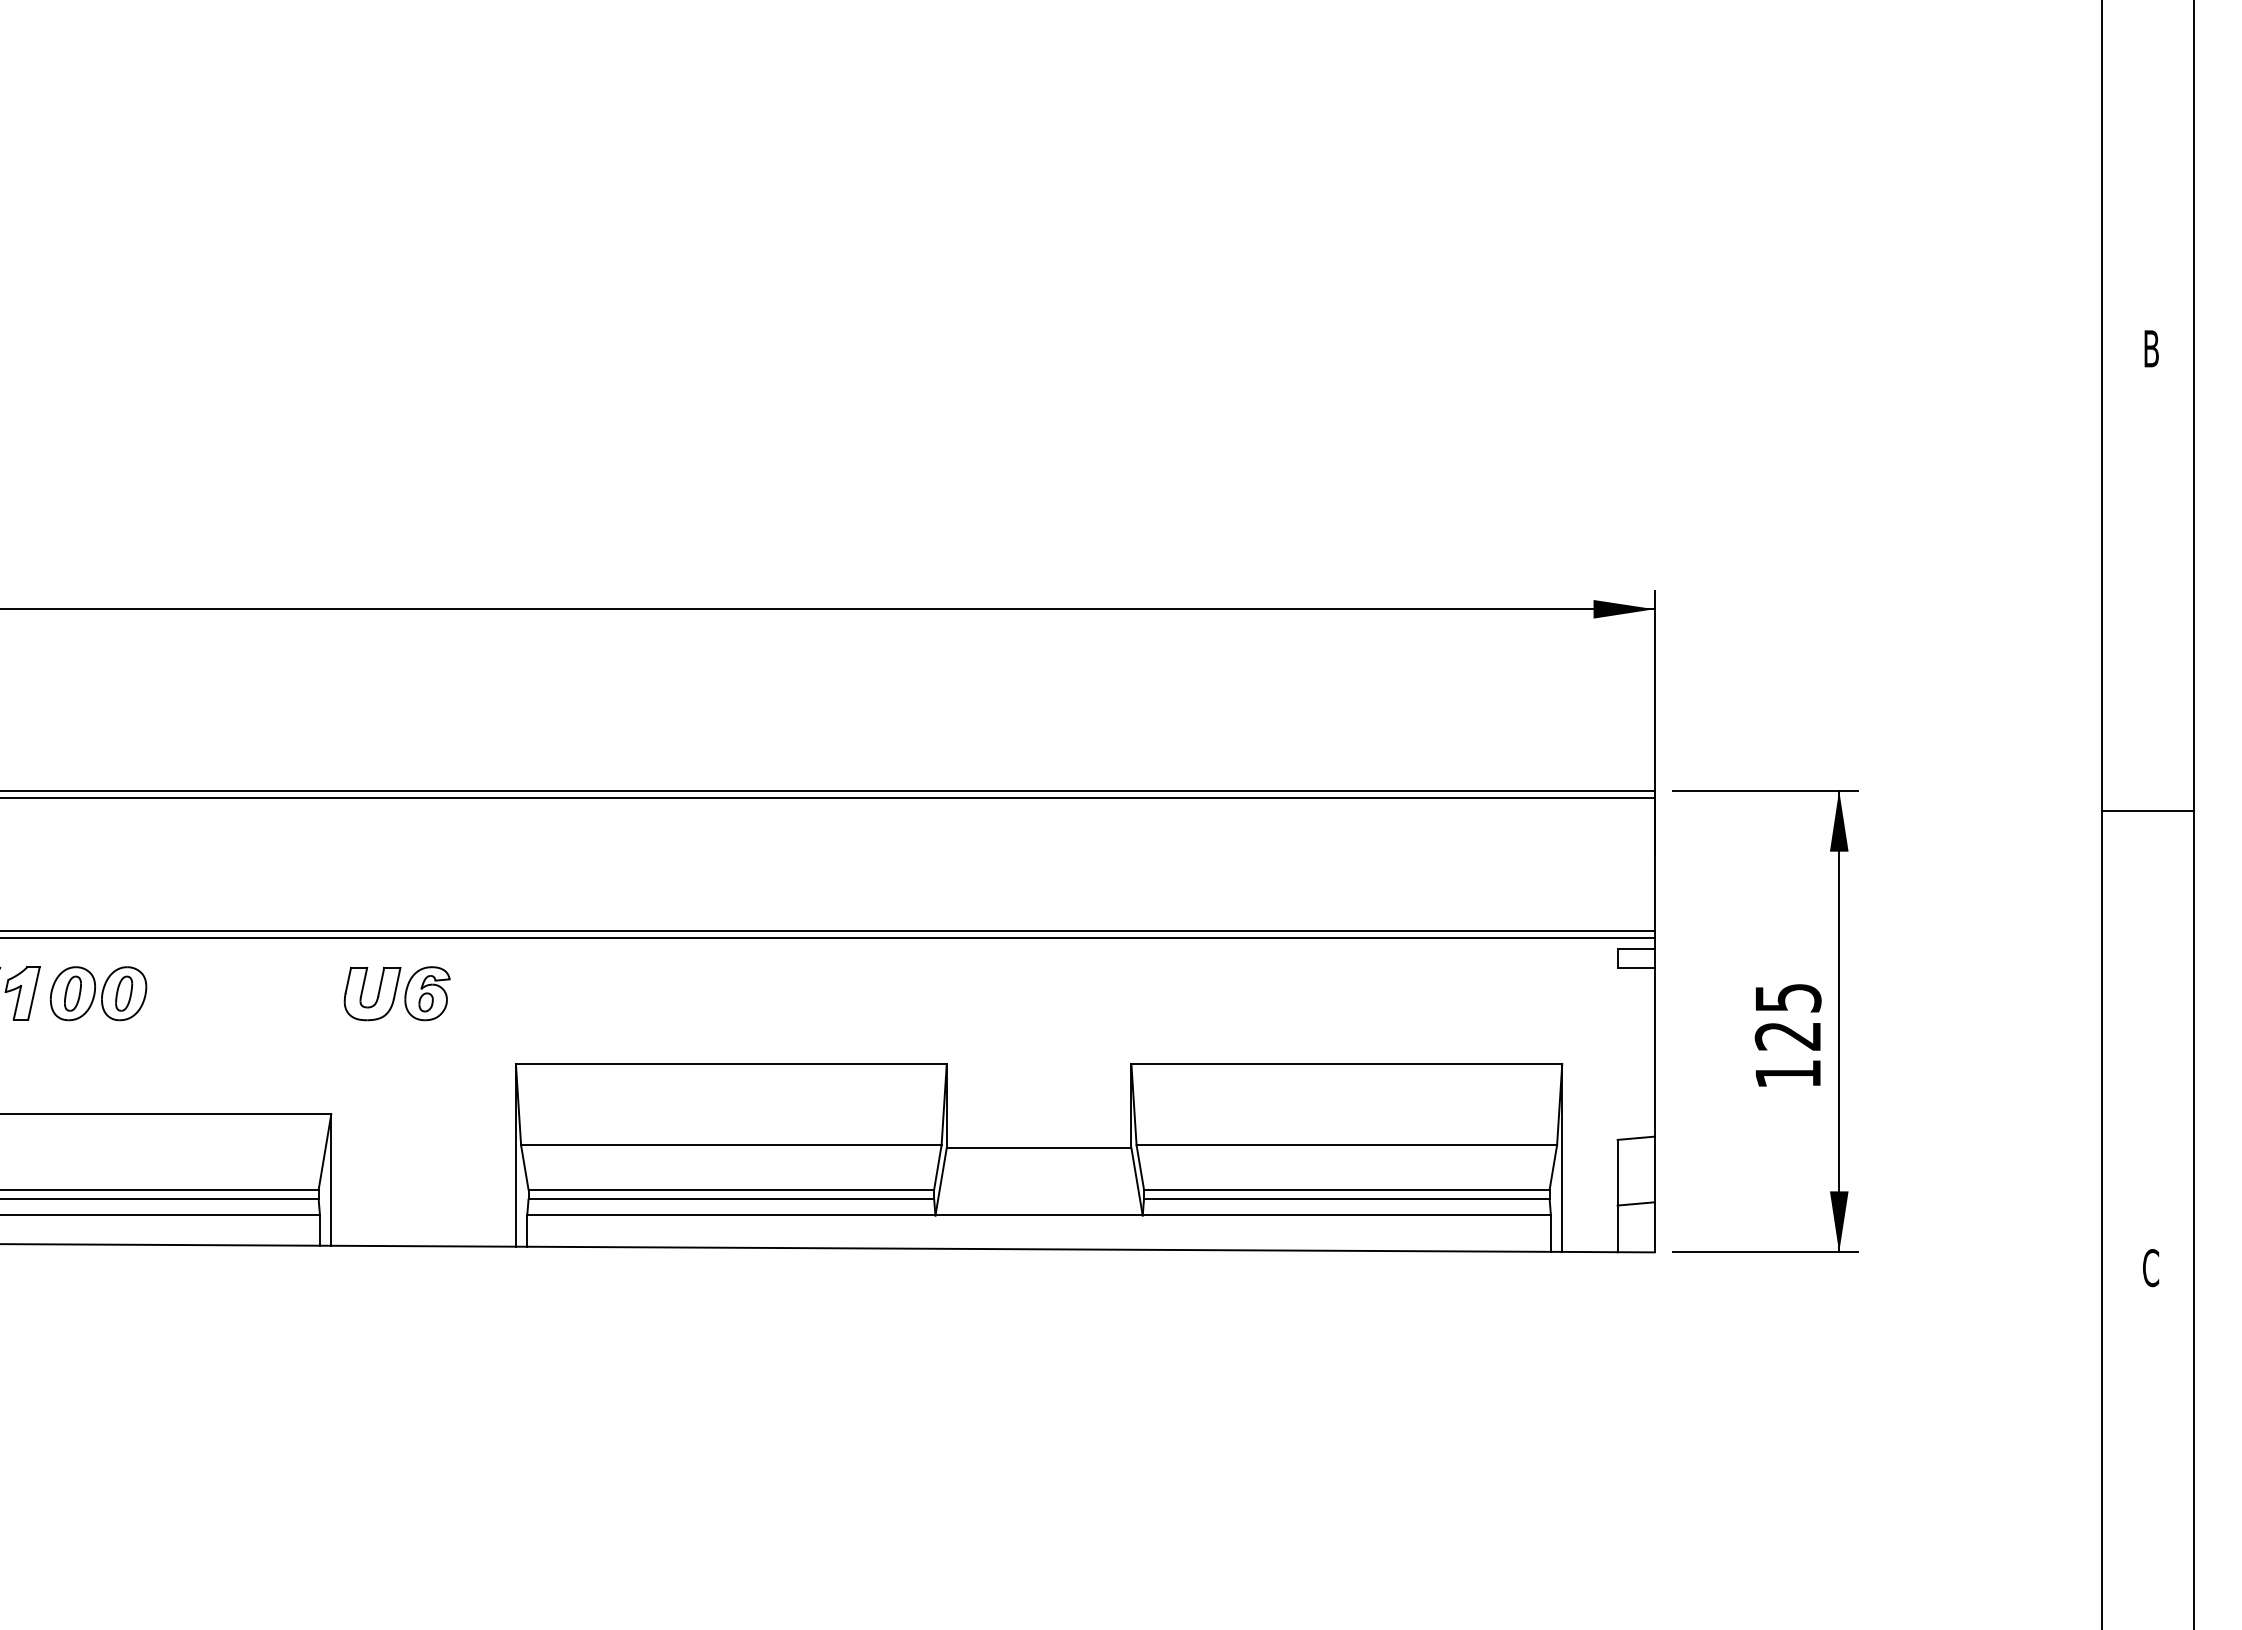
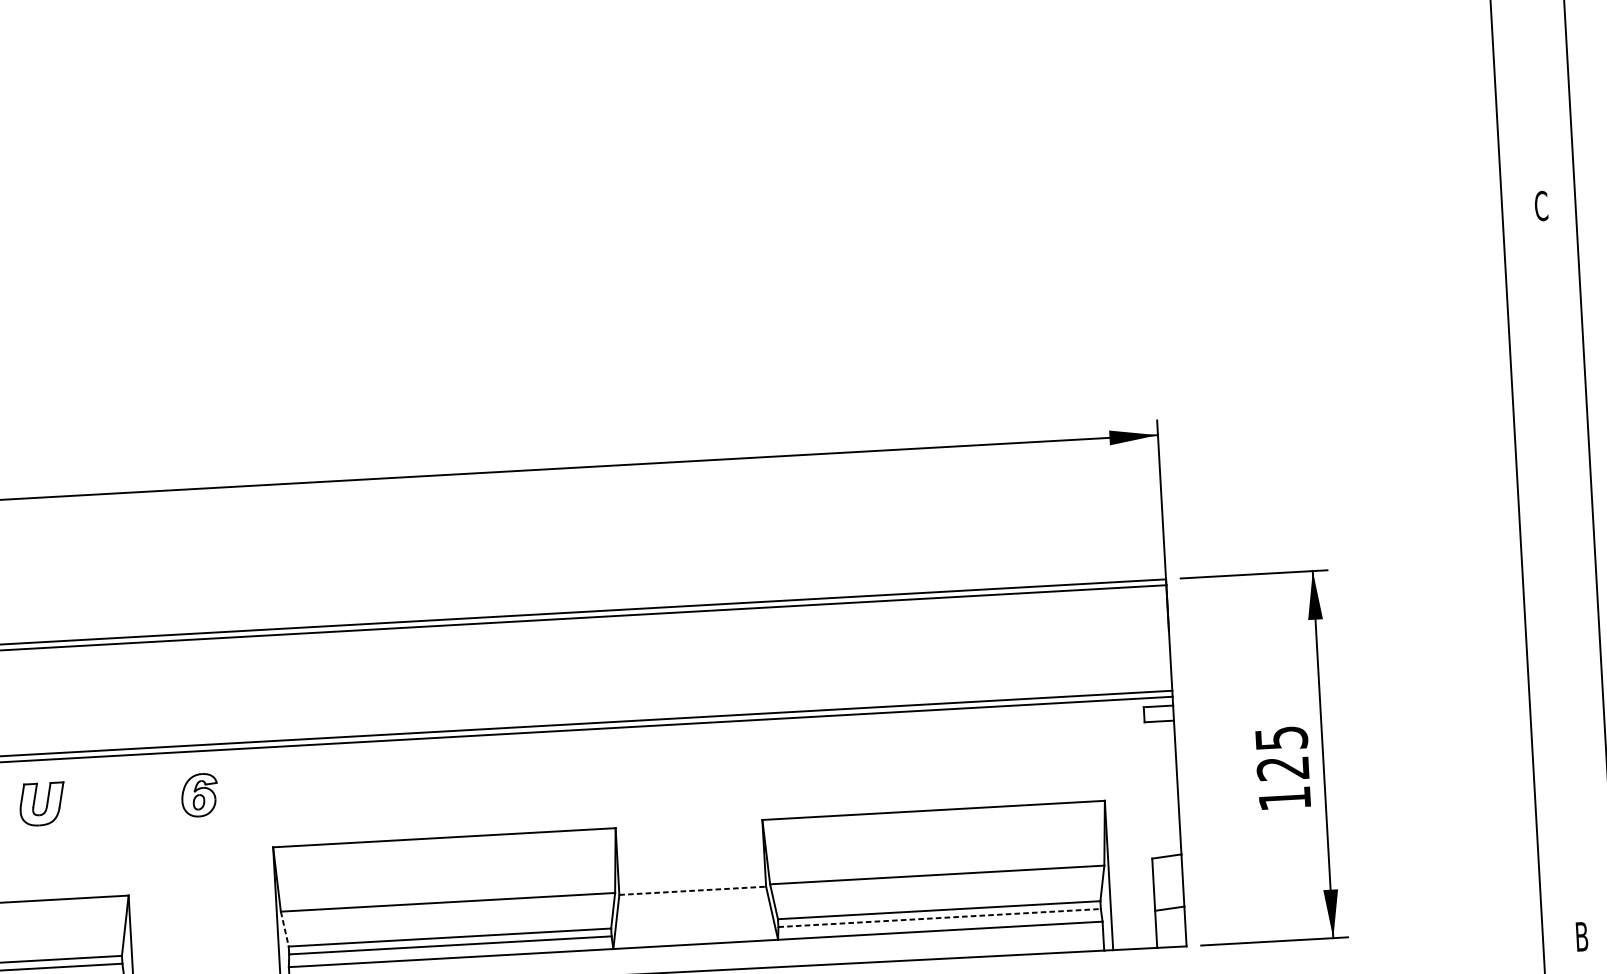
text: (2151, 348) -> (1541, 205), B -> C
line: (2148, 810) -> (1559, 573), removed
part: (372, 993) -> (42, 803), moved
line: (1039, 1148) -> (693, 891), solid -> dashed
line: (524, 1167) -> (284, 929), solid -> dashed
line: (1346, 1199) -> (939, 918), solid -> dashed
text: (2151, 1268) -> (1582, 937), C -> B

